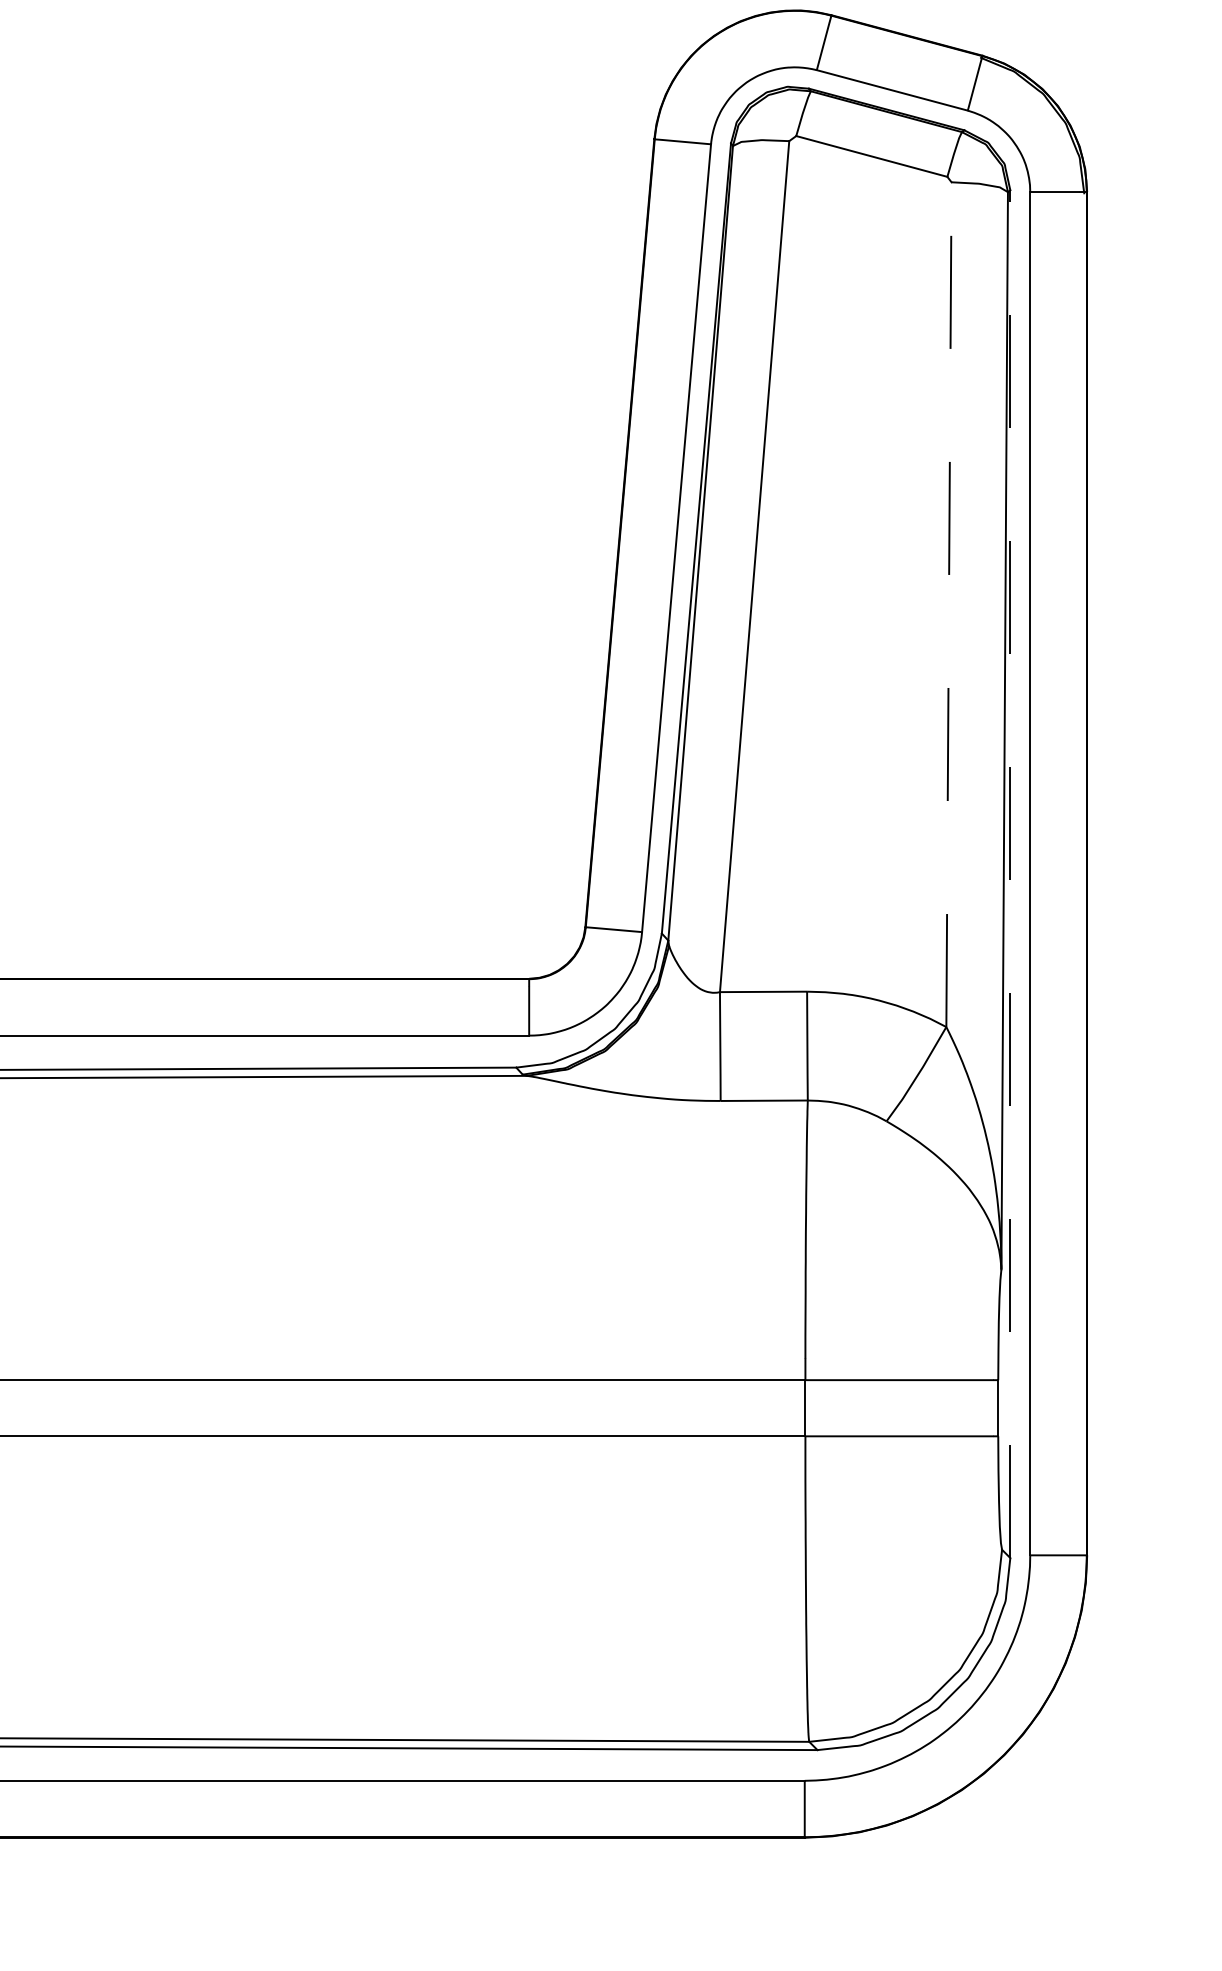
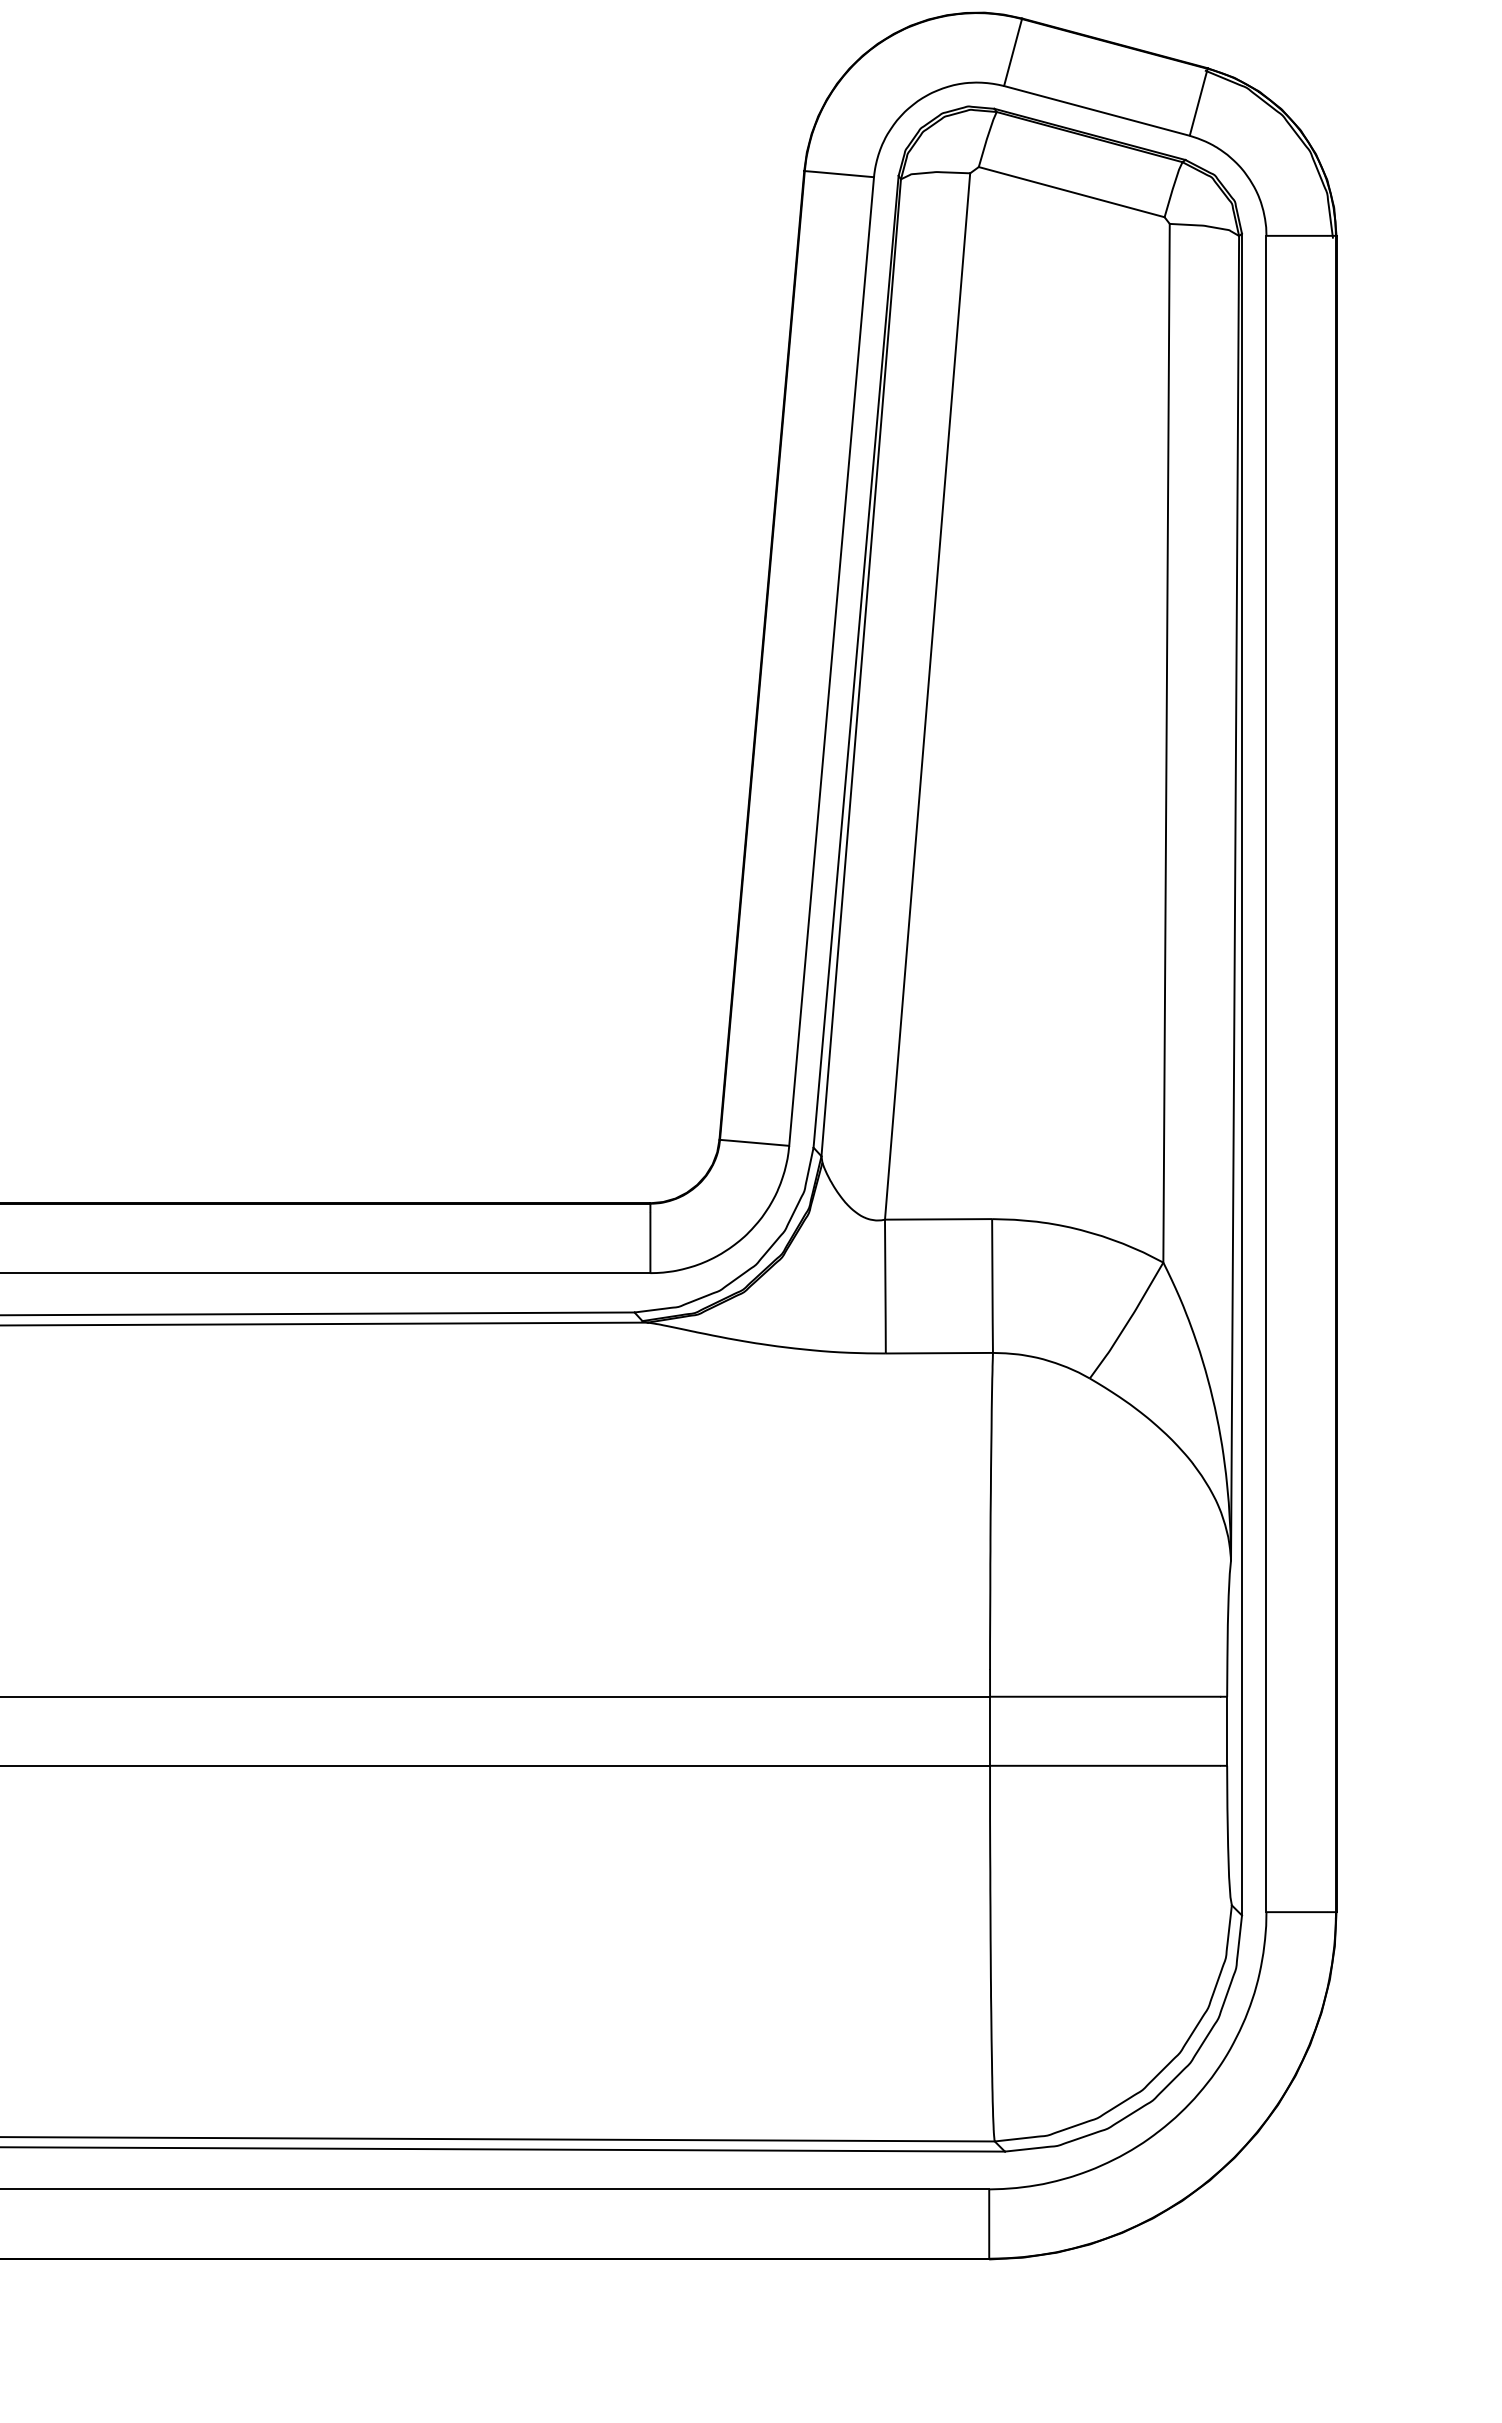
line: (948, 604) -> (1166, 742), dashed -> solid
line: (1010, 874) -> (1242, 1074), dashed -> solid

